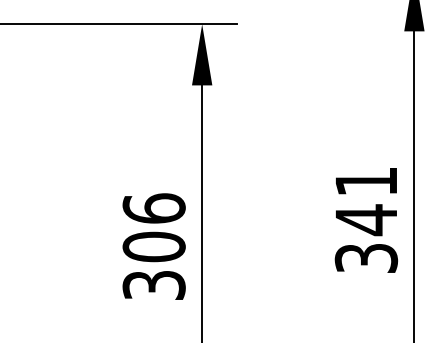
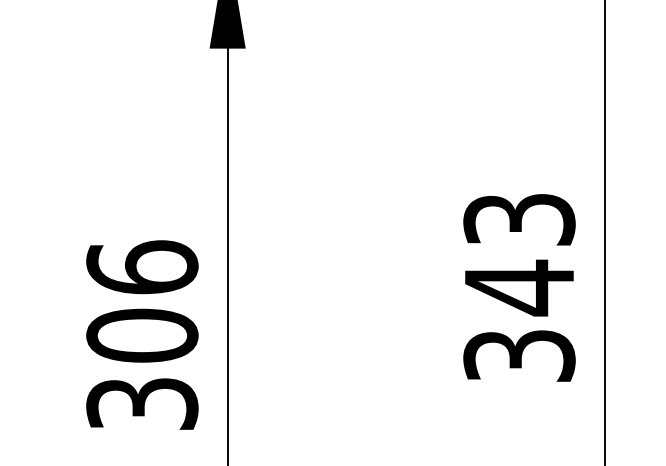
text: (366, 181) -> (519, 219), 341 -> 343

